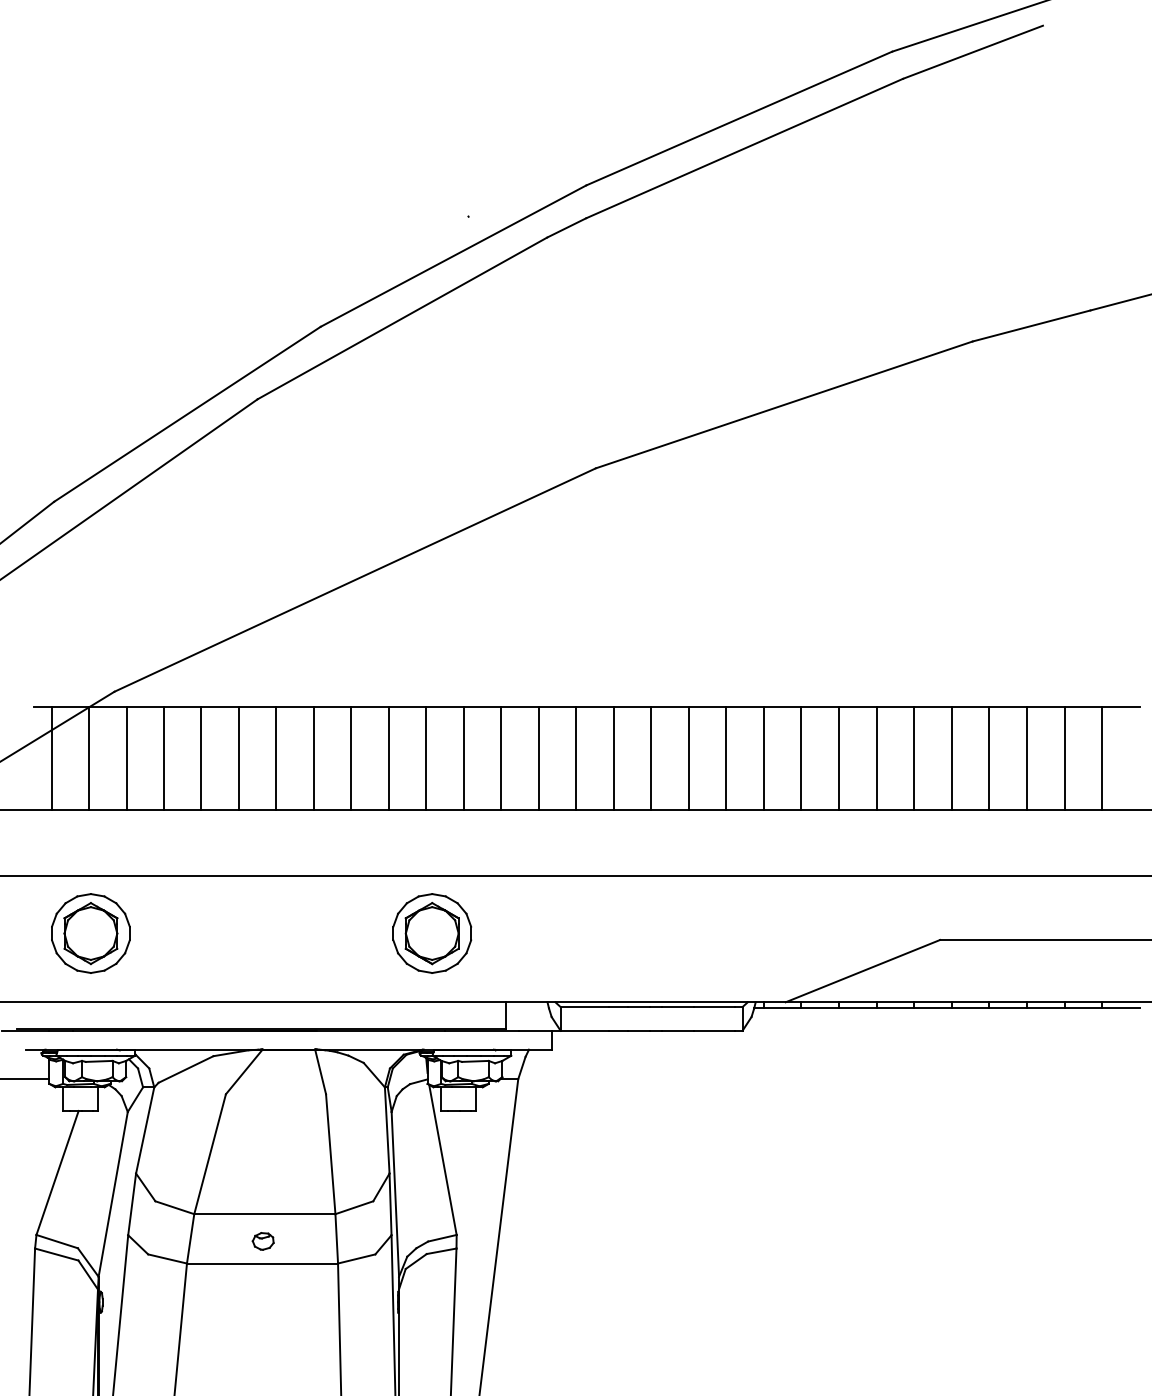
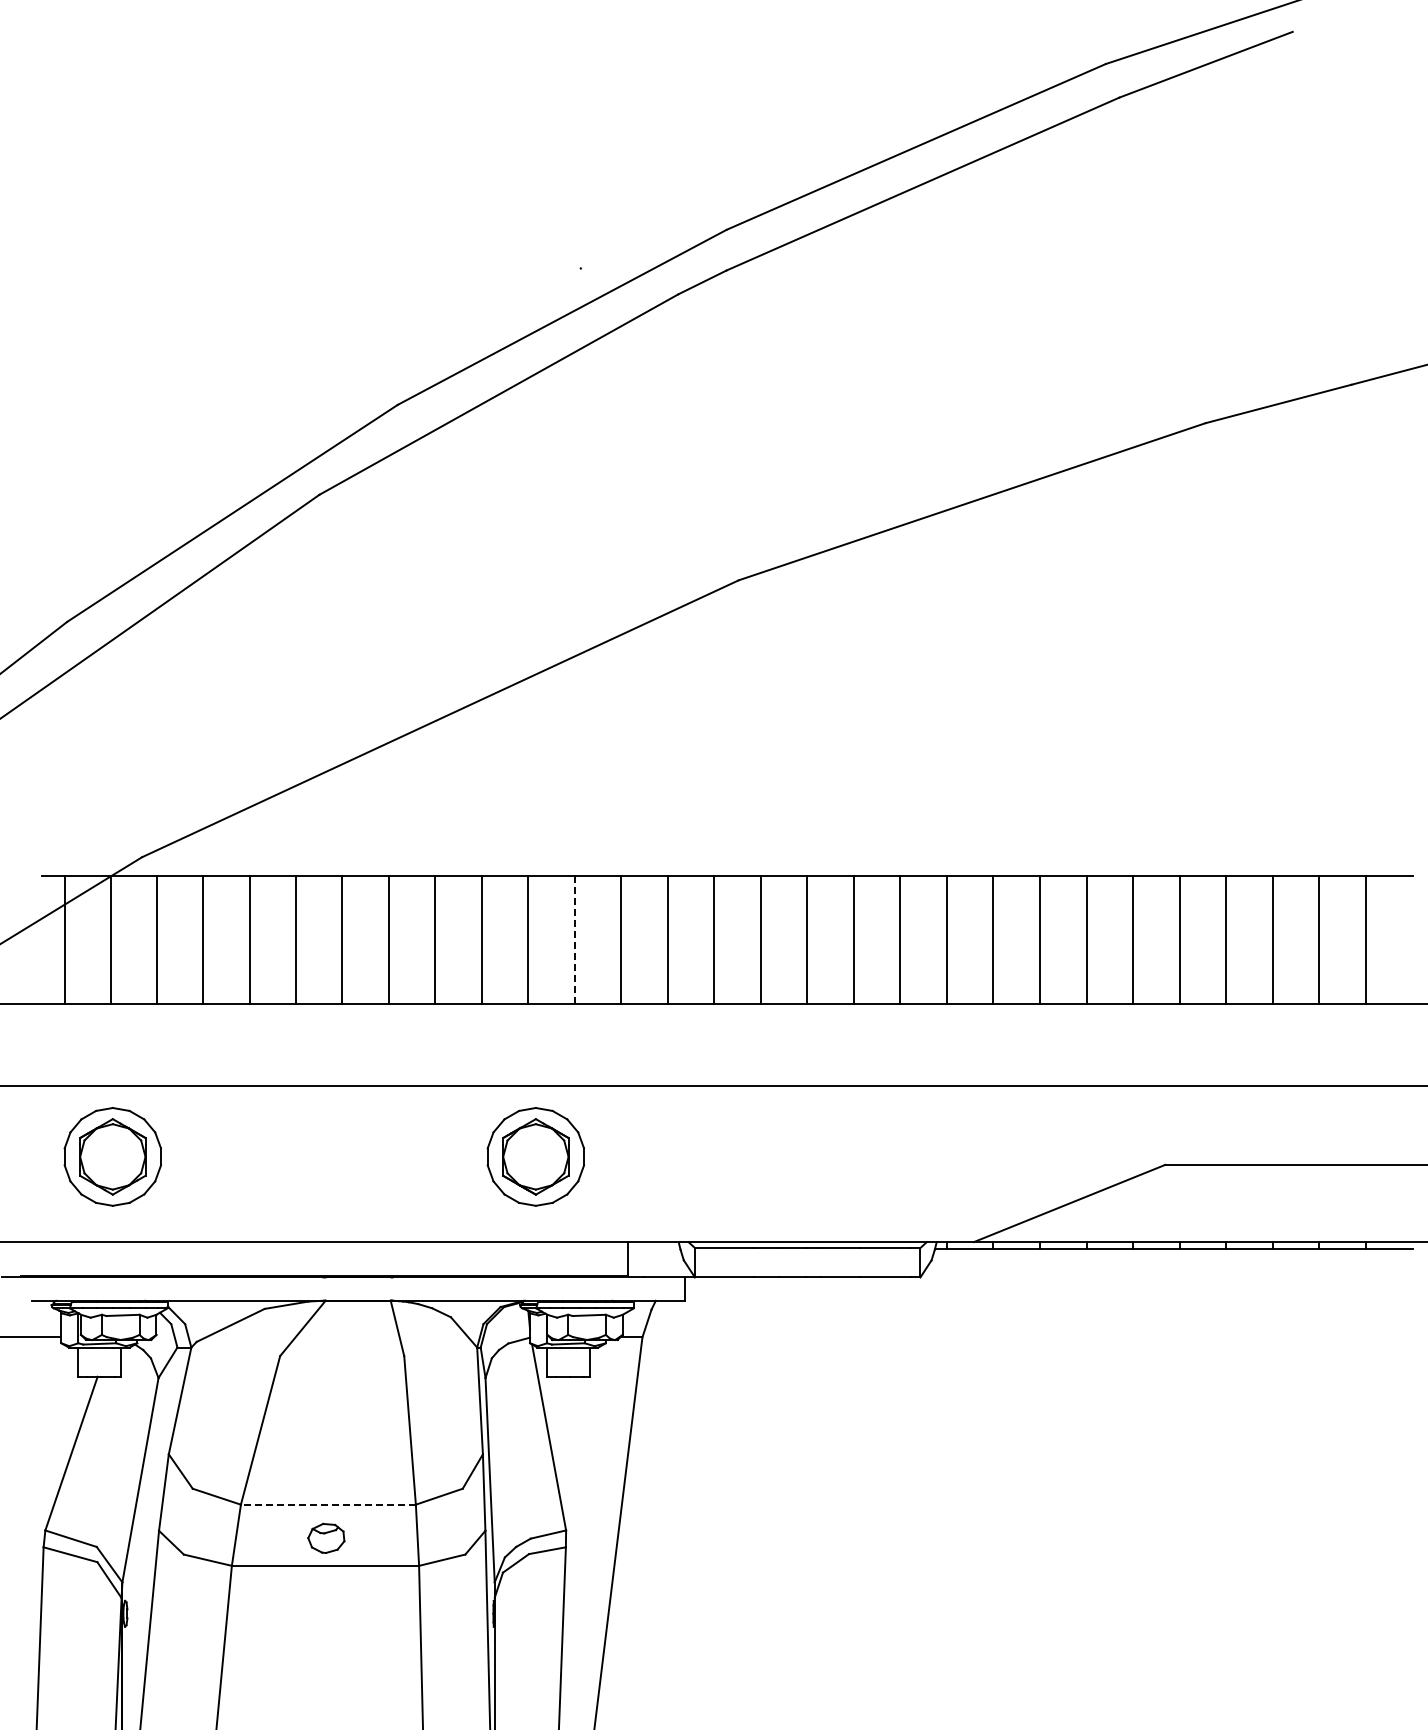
line: (463, 758) -> (574, 939), solid -> dashed
line: (264, 1214) -> (327, 1504), solid -> dashed
part: (263, 1241) -> (326, 1538), size x1.4

